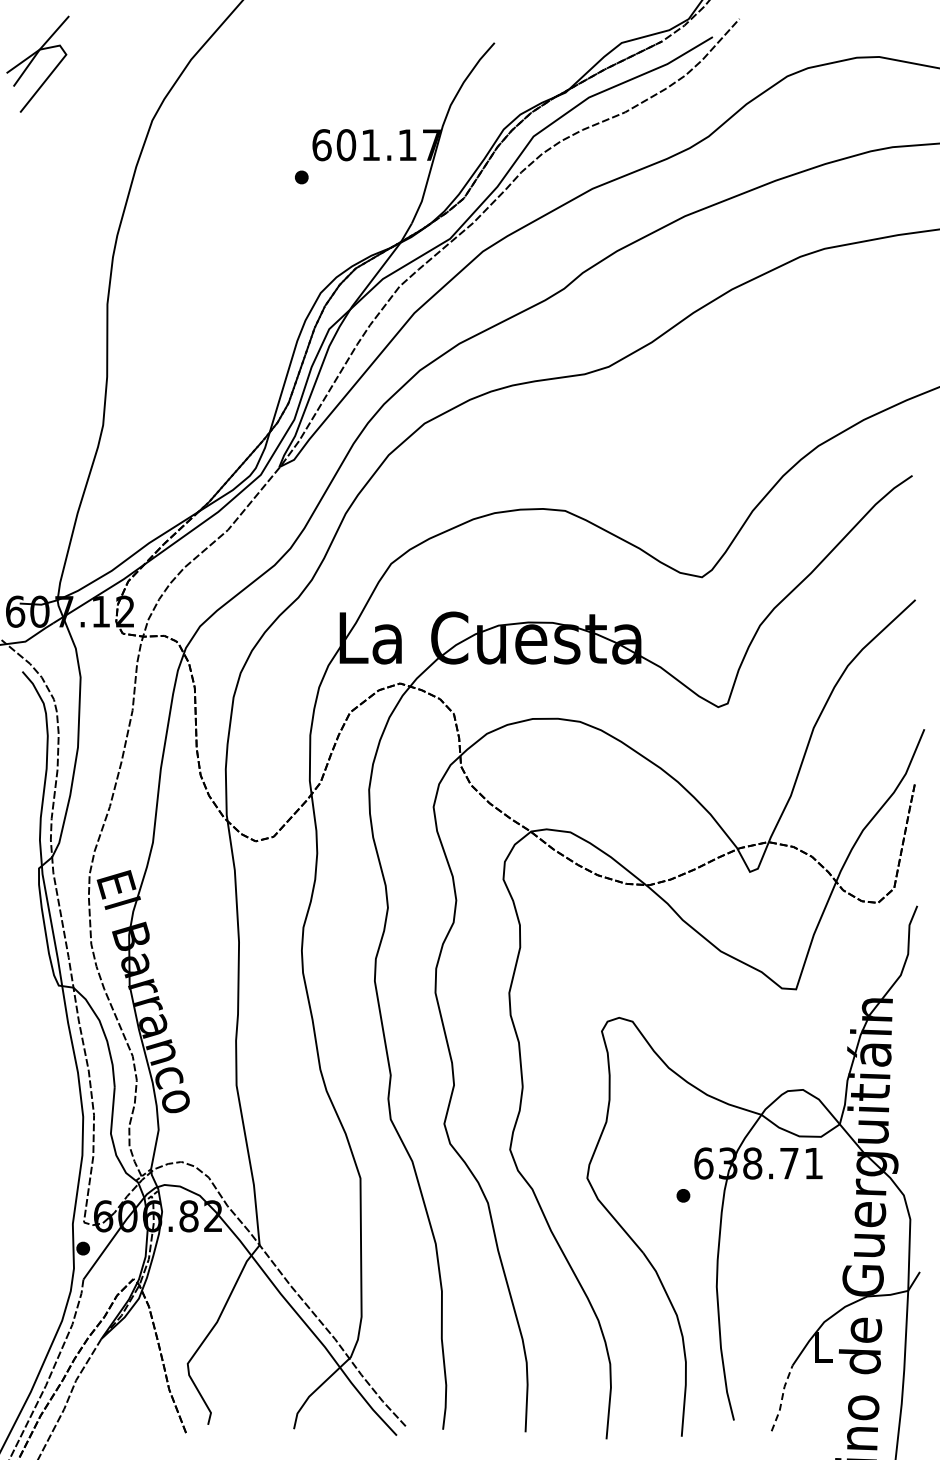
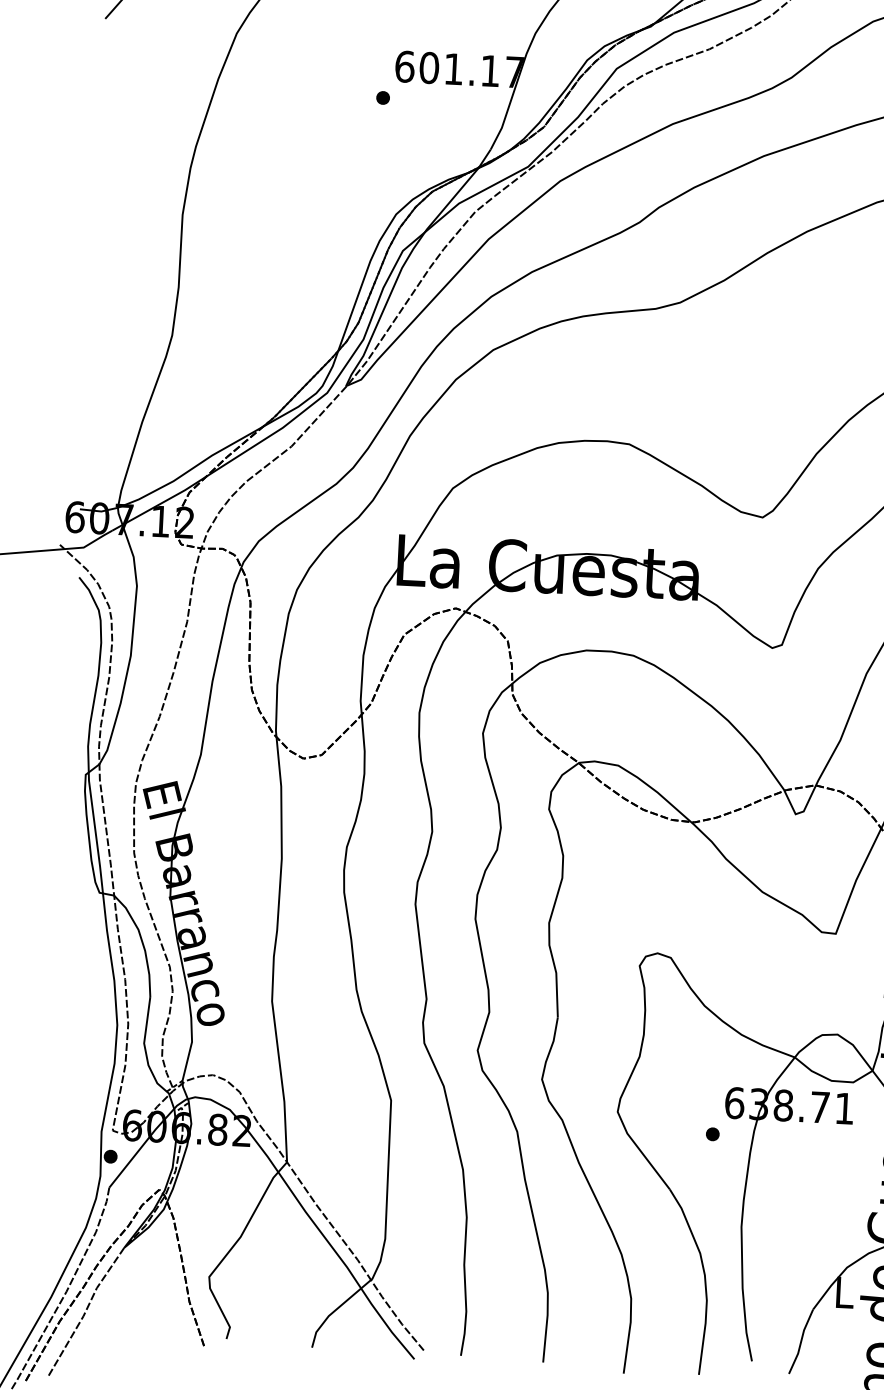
line: (782, 1398) -> (801, 1341), dashed -> solid

